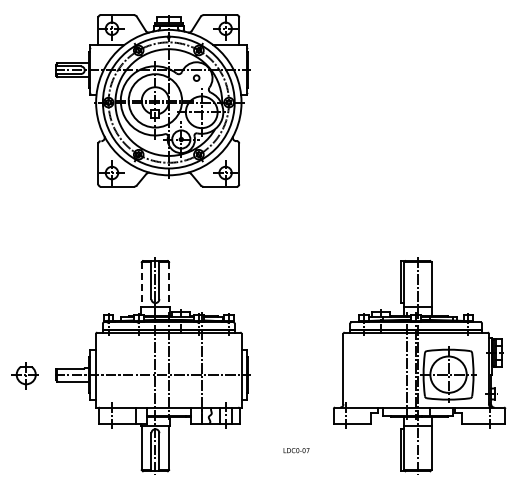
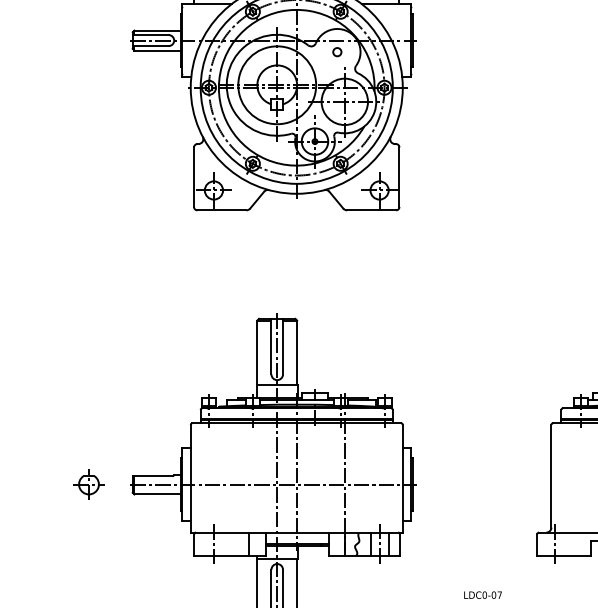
line: (141, 284) -> (256, 353), dashed -> solid
line: (169, 284) -> (297, 353), dashed -> solid
part: (26, 374) -> (89, 484), size x0.71

